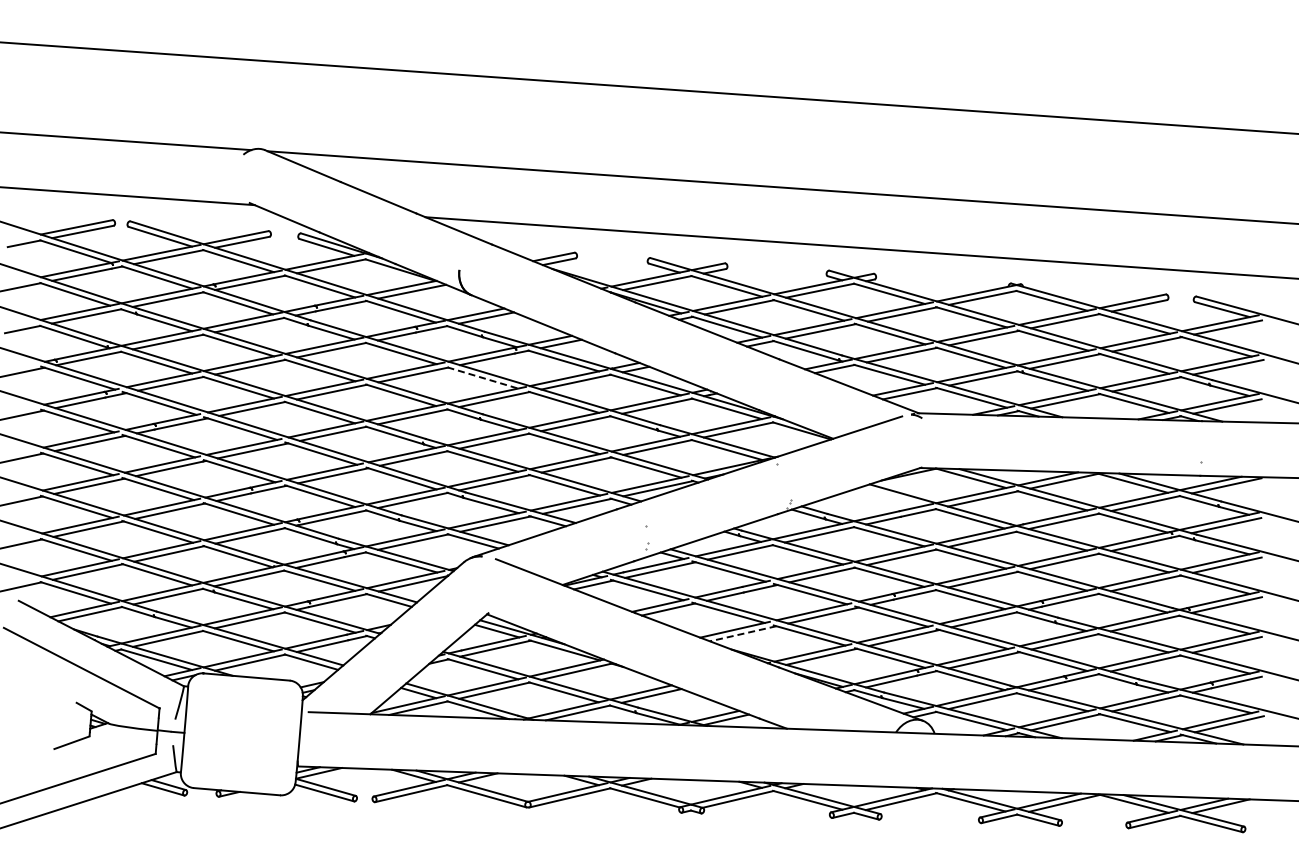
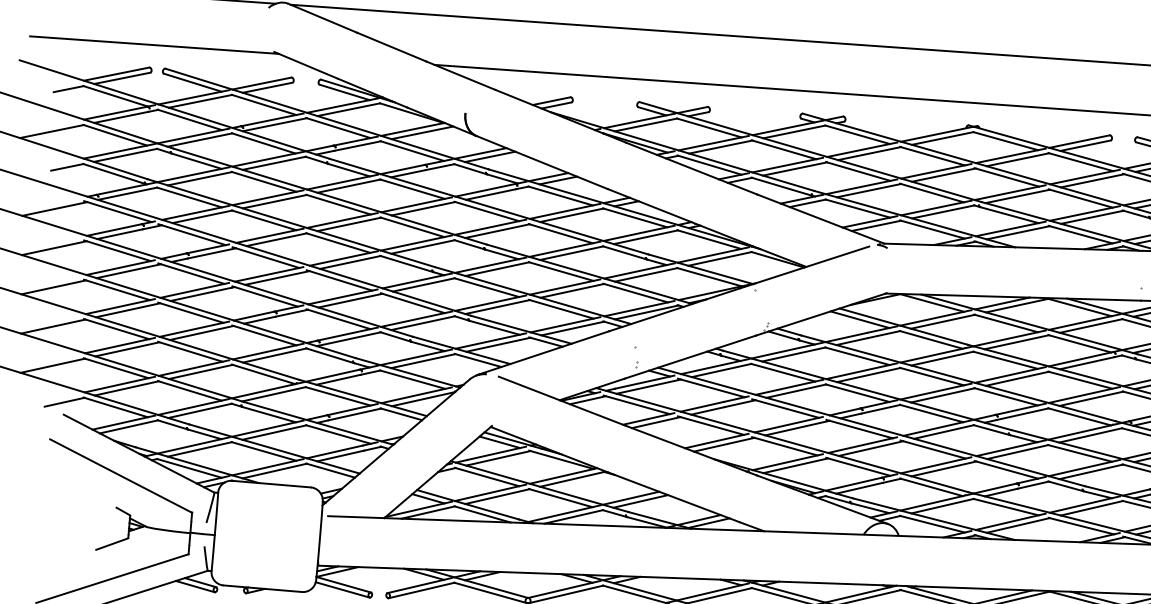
line: (482, 377) -> (486, 211), dashed -> solid
line: (891, 496) -> (859, 319), added
line: (742, 633) -> (723, 444), dashed -> solid

